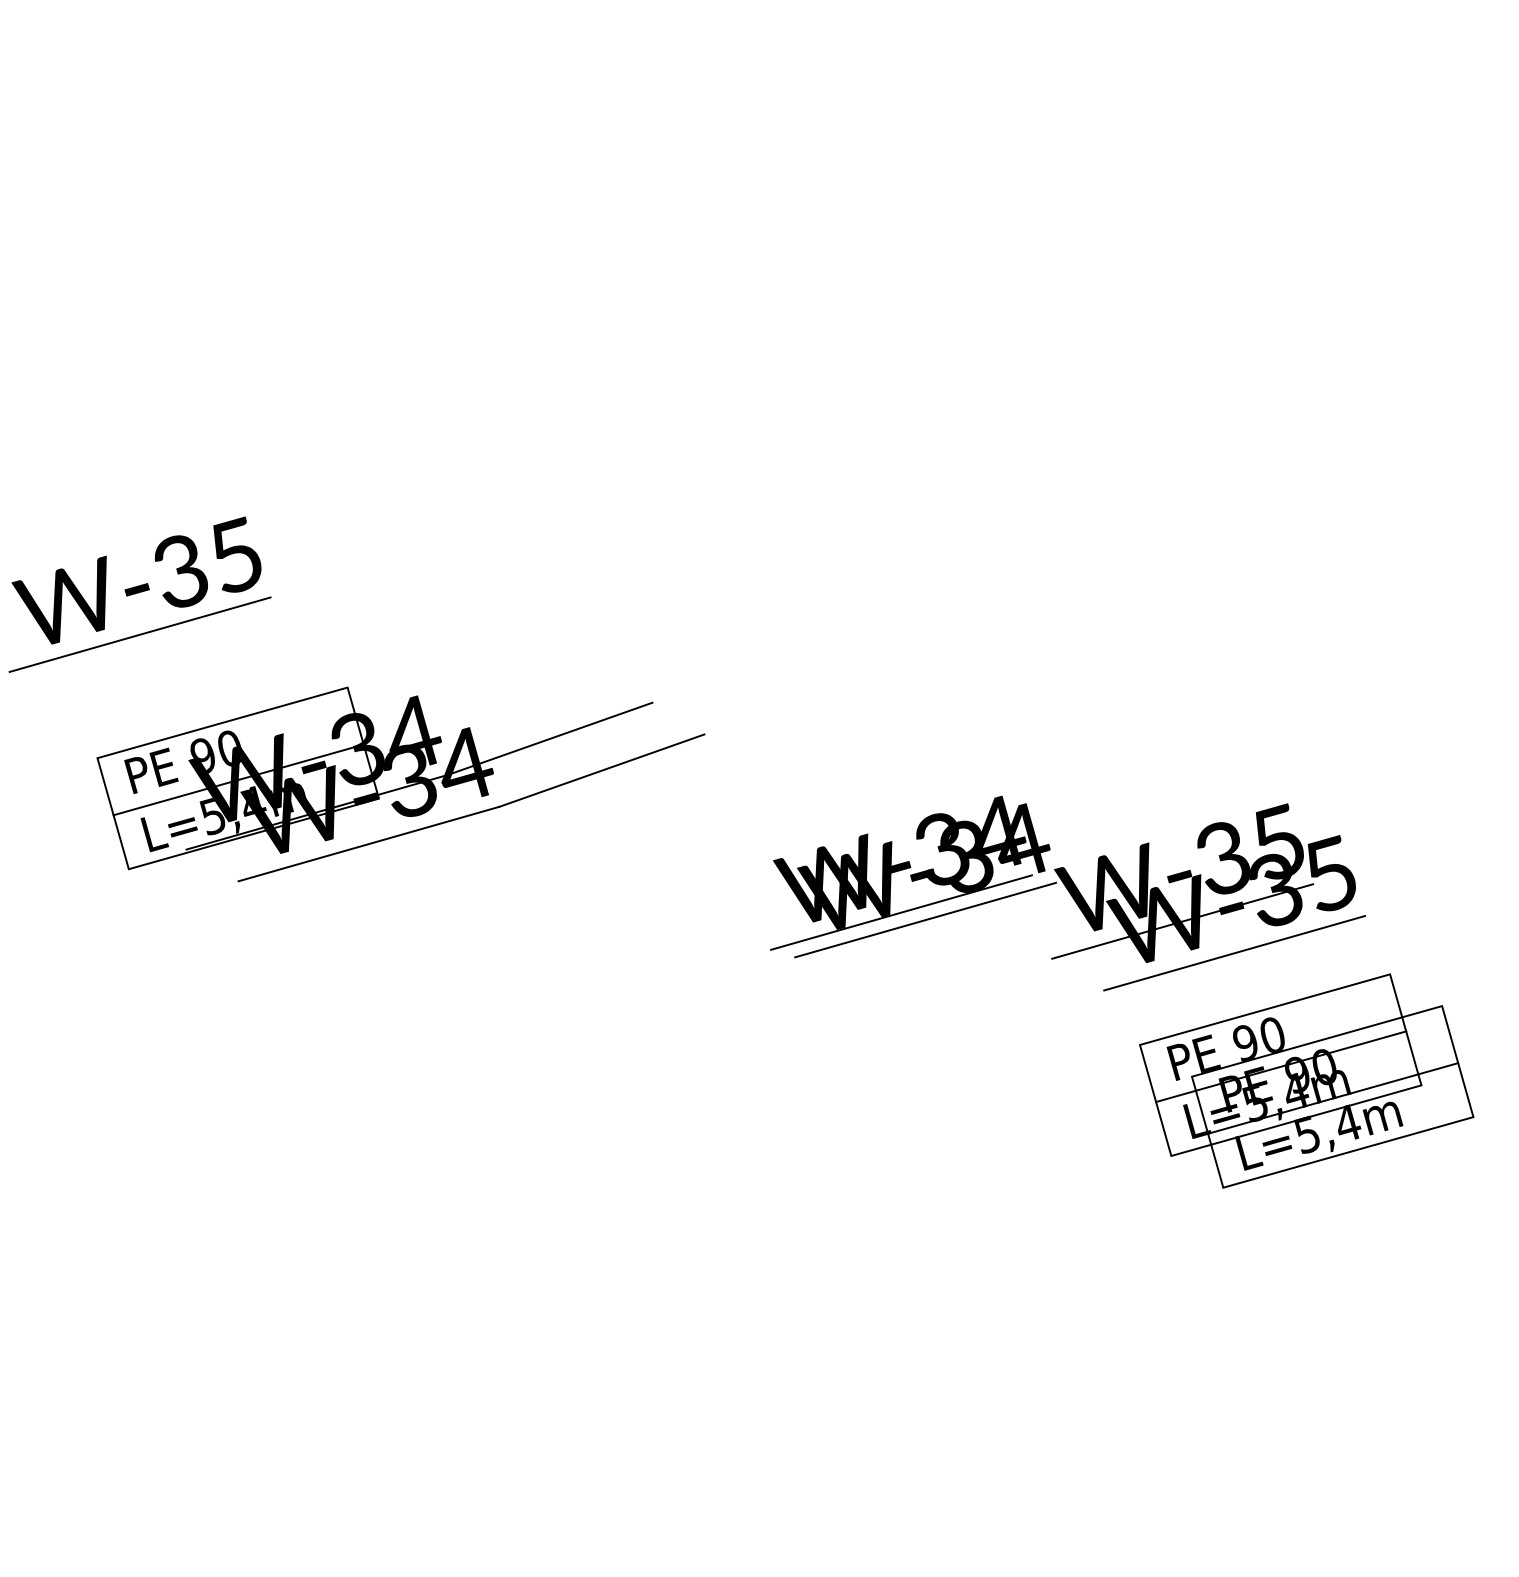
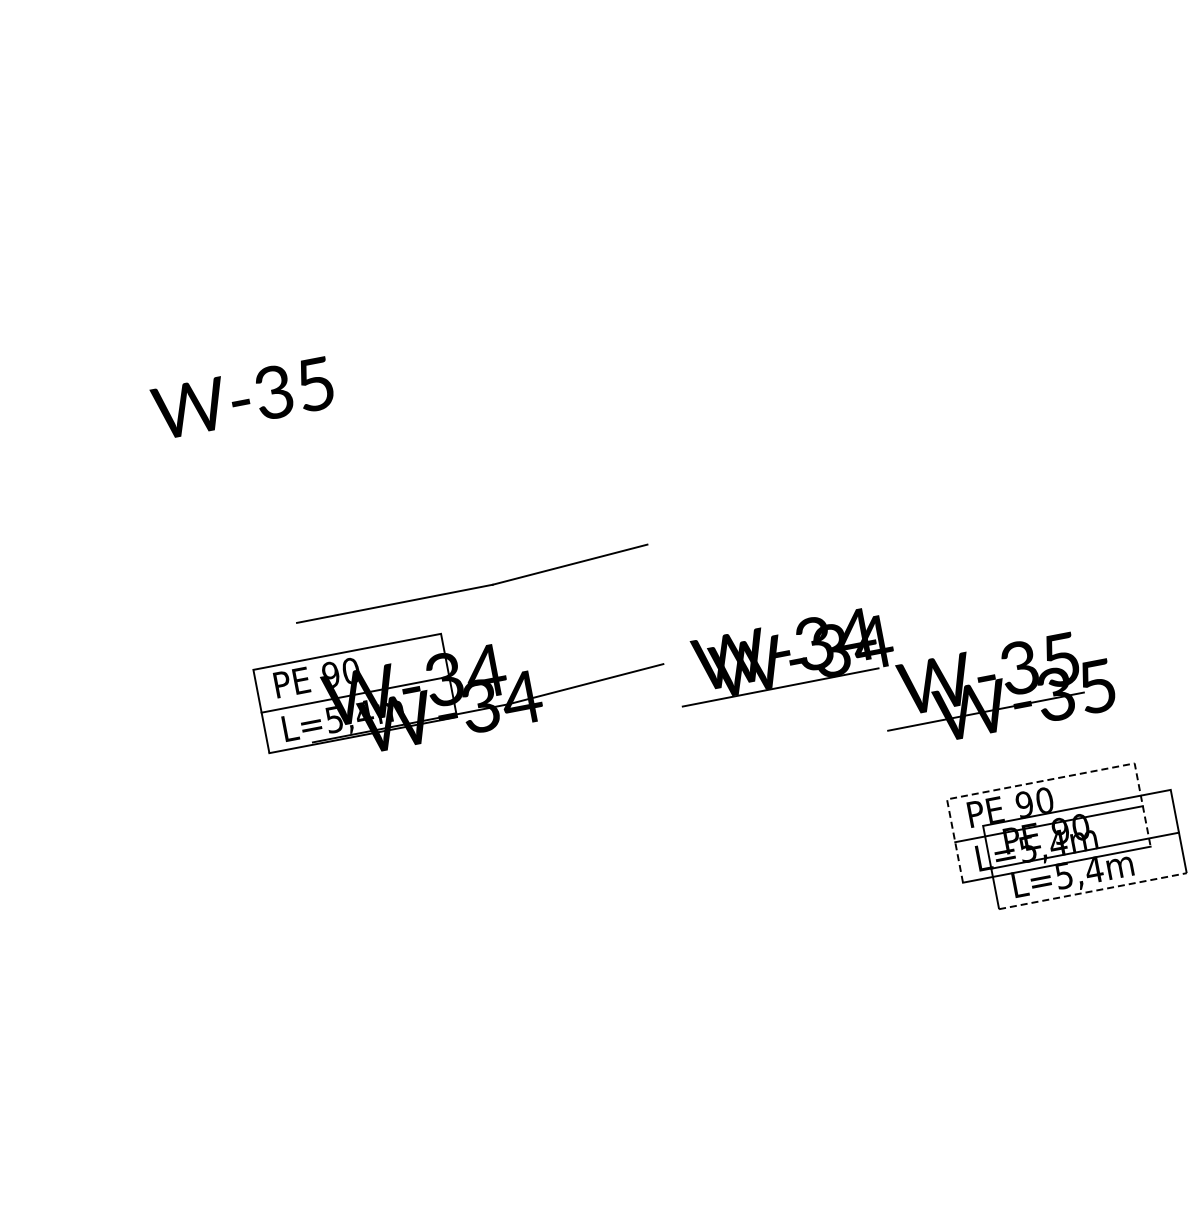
line: (140, 635) -> (240, 436), removed
part: (378, 765) -> (458, 692), moved
line: (925, 920) -> (797, 694), removed
line: (1233, 953) -> (1021, 738), removed
line: (1264, 1009) -> (1040, 781), solid -> dashed
line: (1347, 1152) -> (1092, 891), solid -> dashed

